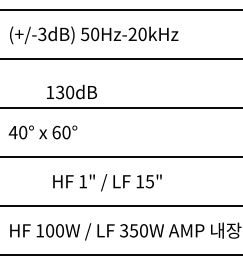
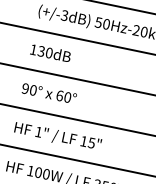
text: (71, 91) -> (50, 52), moved
text: (12, 132) -> (24, 88), 40° -> 90°
text: (107, 182) -> (57, 136), moved

